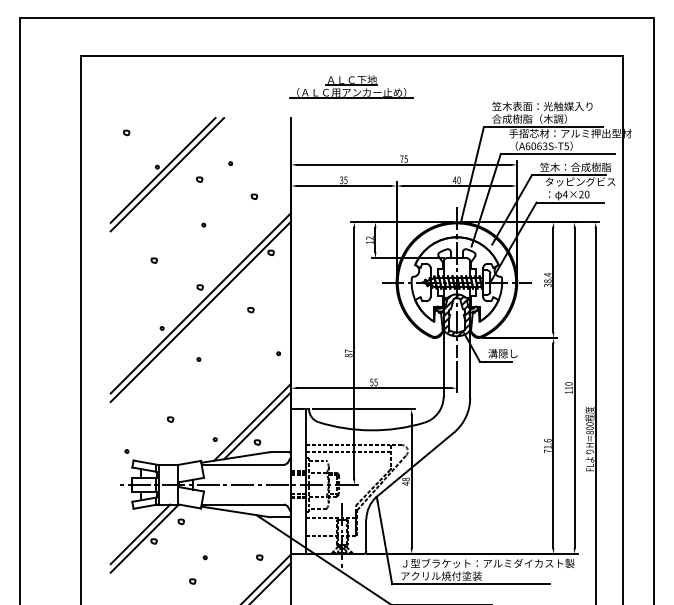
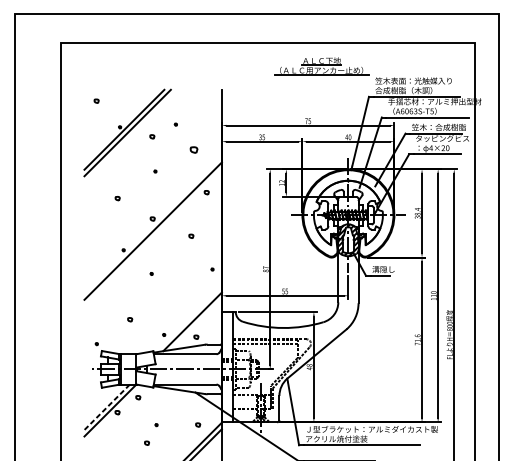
part: (351, 86) -> (321, 65), moved
part: (254, 196) -> (194, 149), size x1.6
line: (200, 311) -> (152, 237), removed
line: (257, 425) -> (196, 324), removed
line: (140, 534) -> (107, 407), solid -> dashed

